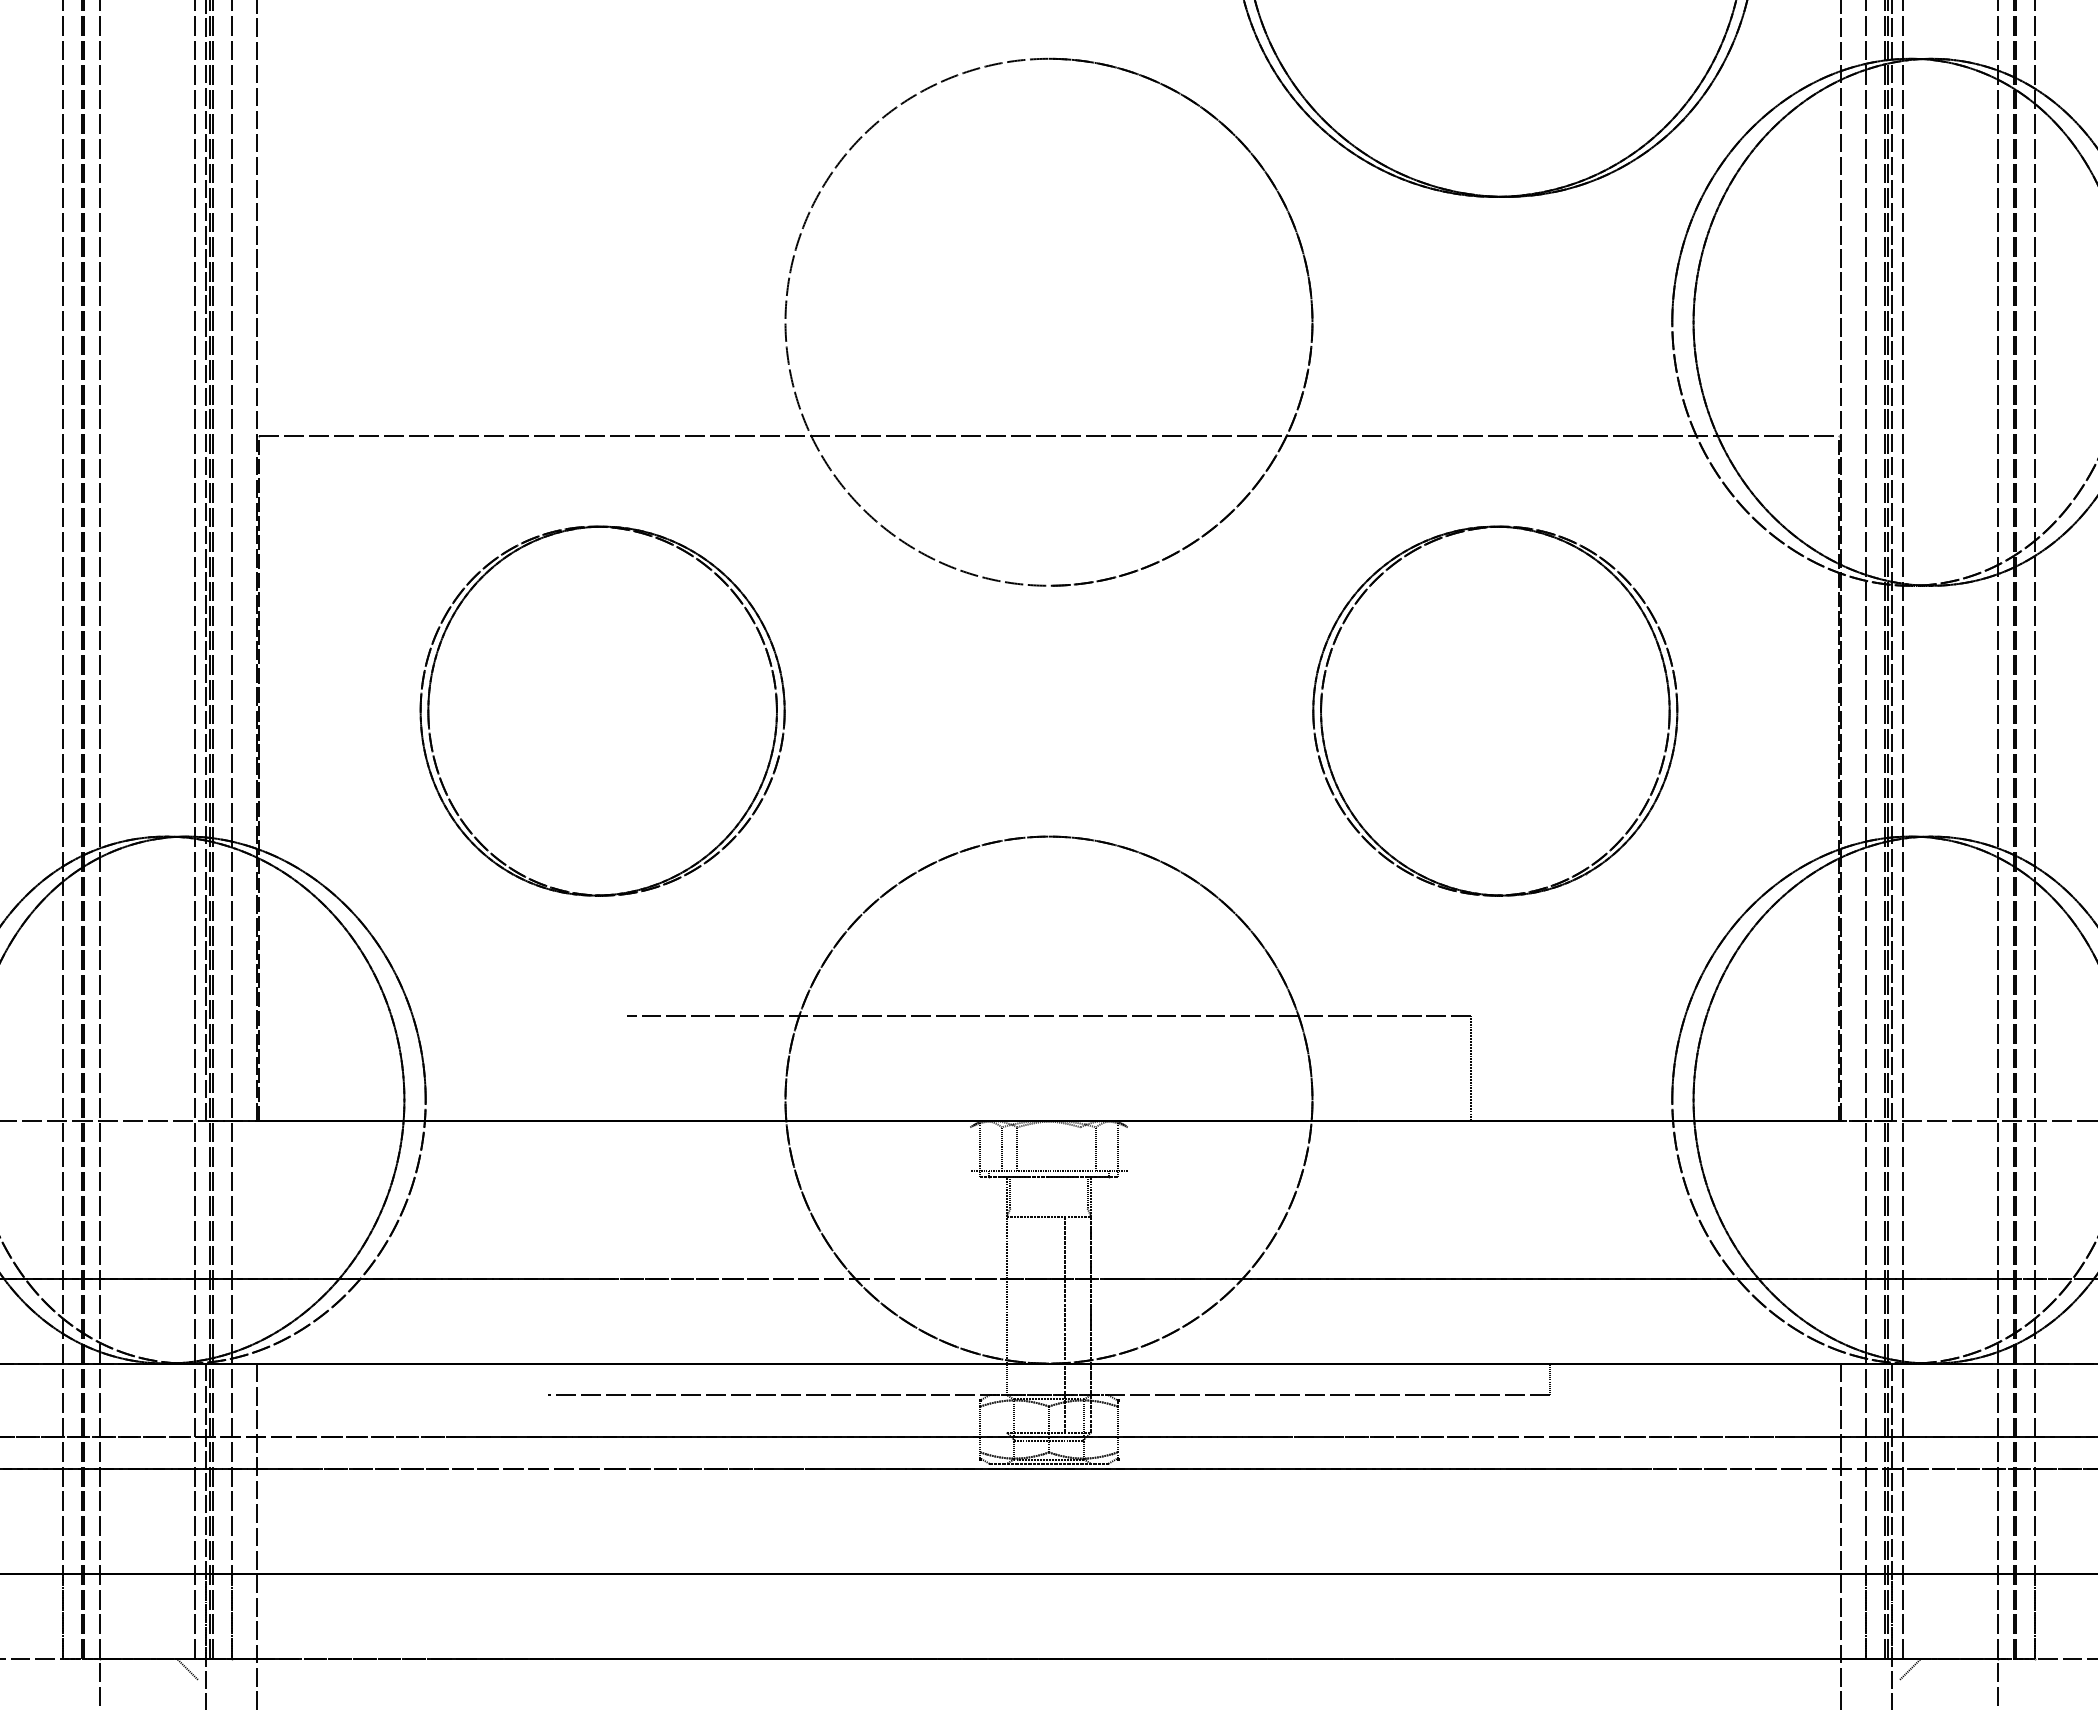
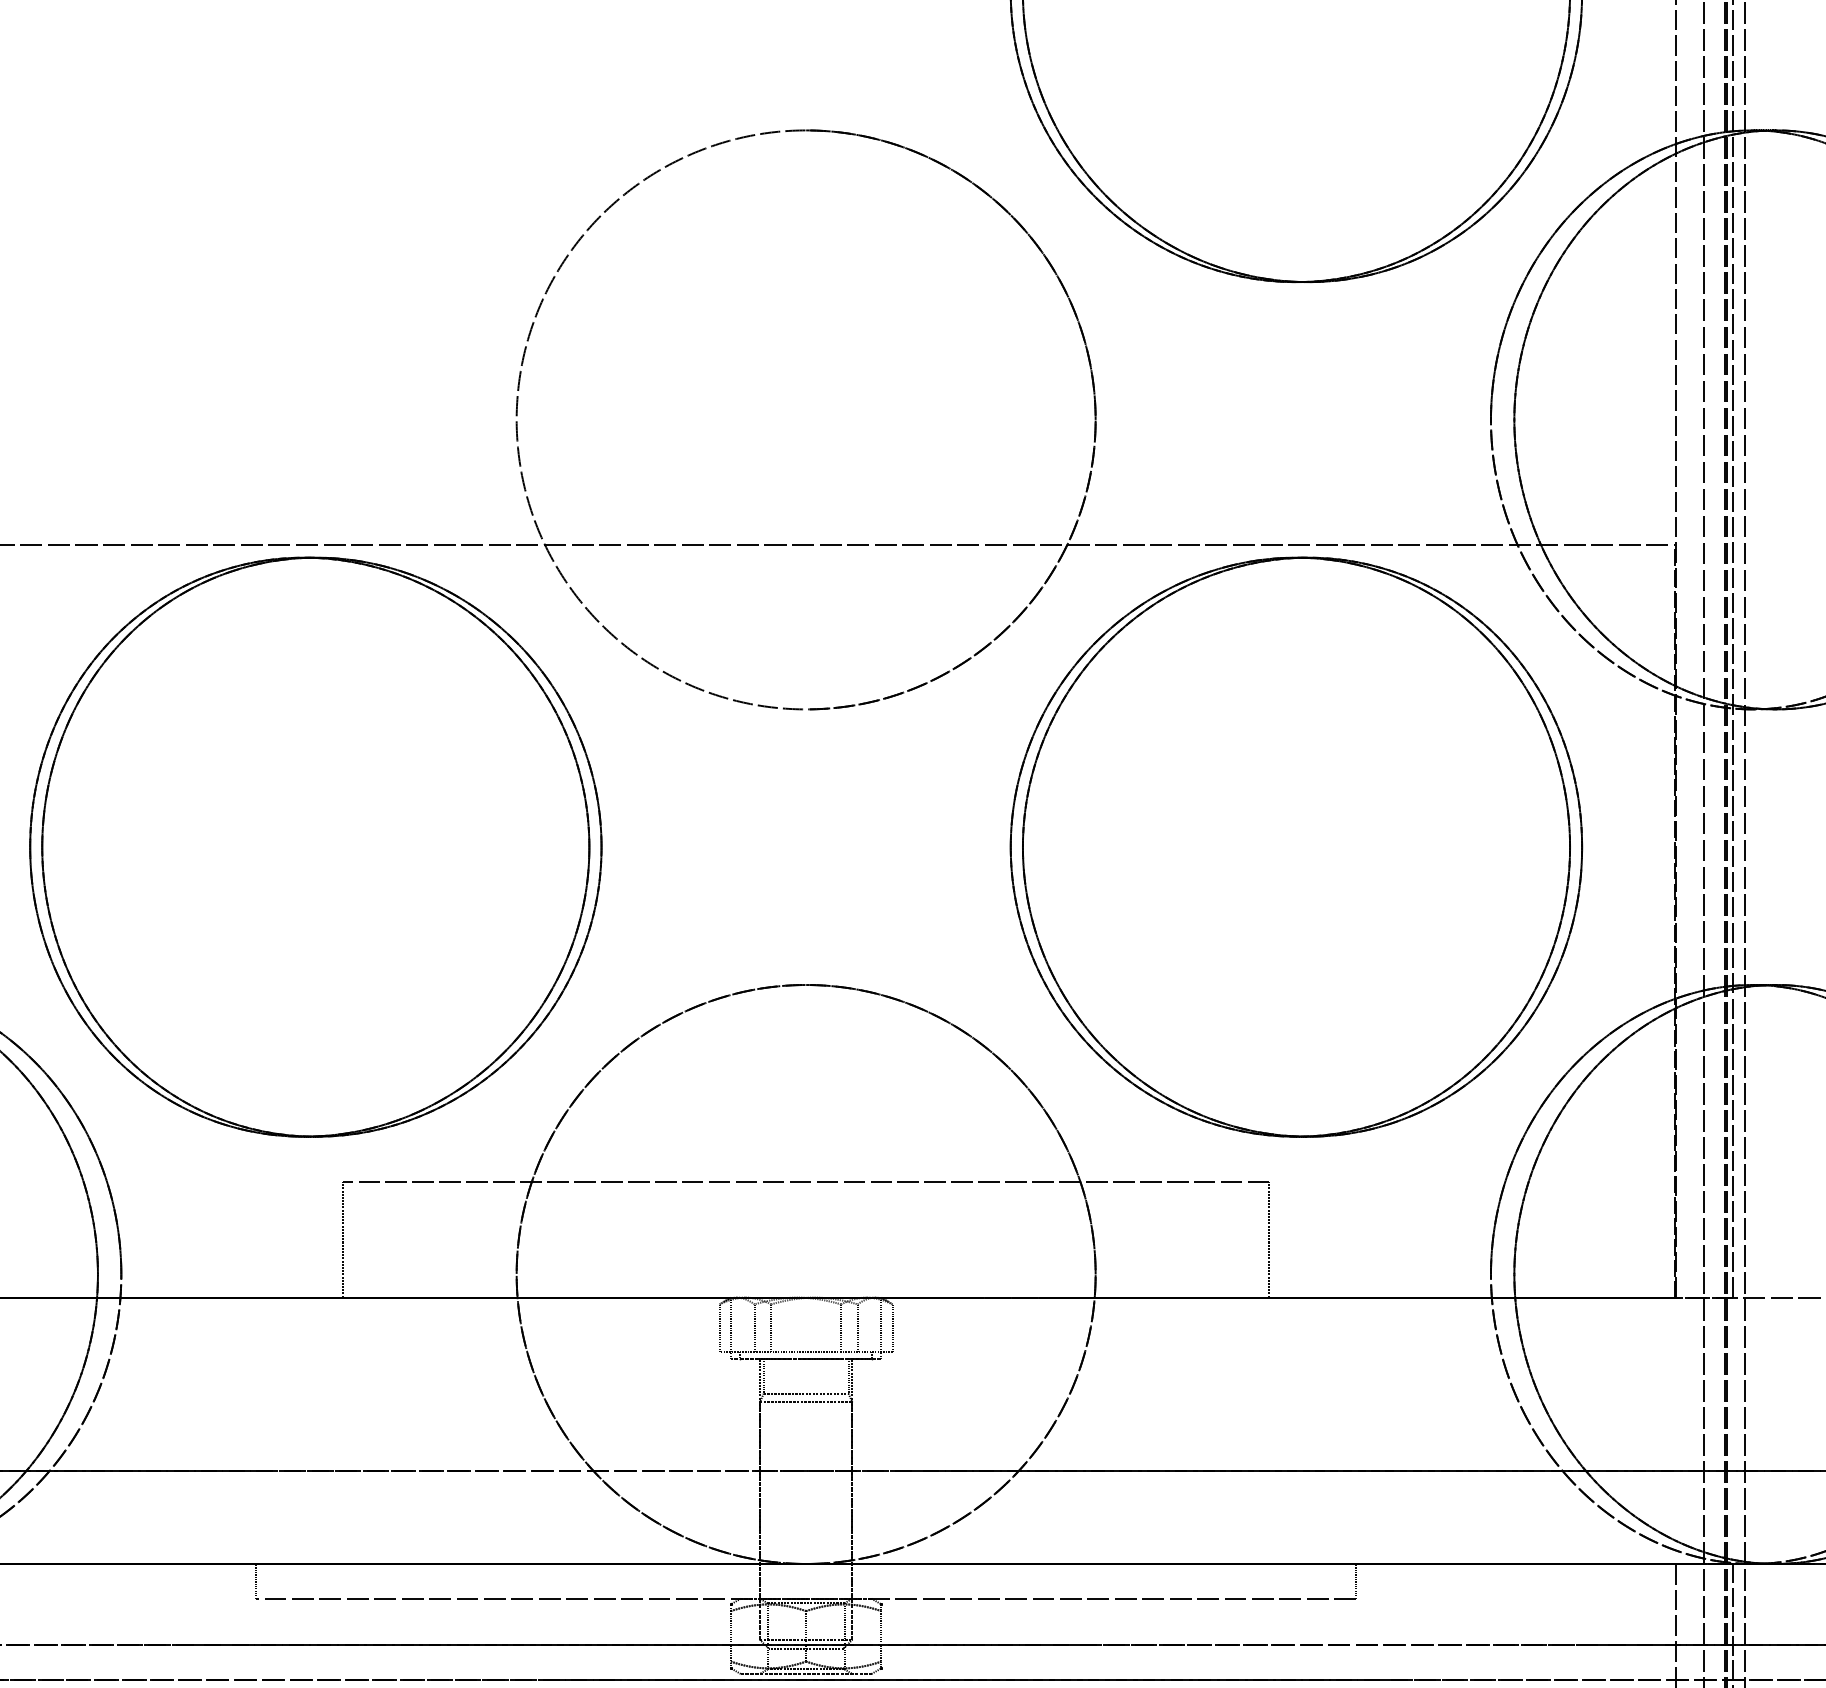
part: (602, 710) -> (315, 846), size x1.43
part: (1495, 710) -> (1296, 846), size x1.43
line: (627, 1068) -> (343, 1239), added
line: (970, 1148) -> (719, 1327), added
line: (1080, 1148) -> (840, 1327), added
line: (1127, 1148) -> (892, 1327), added
line: (1048, 1208) -> (805, 1393), added
line: (1064, 1324) -> (759, 1521), moved
line: (548, 1379) -> (256, 1581), added

